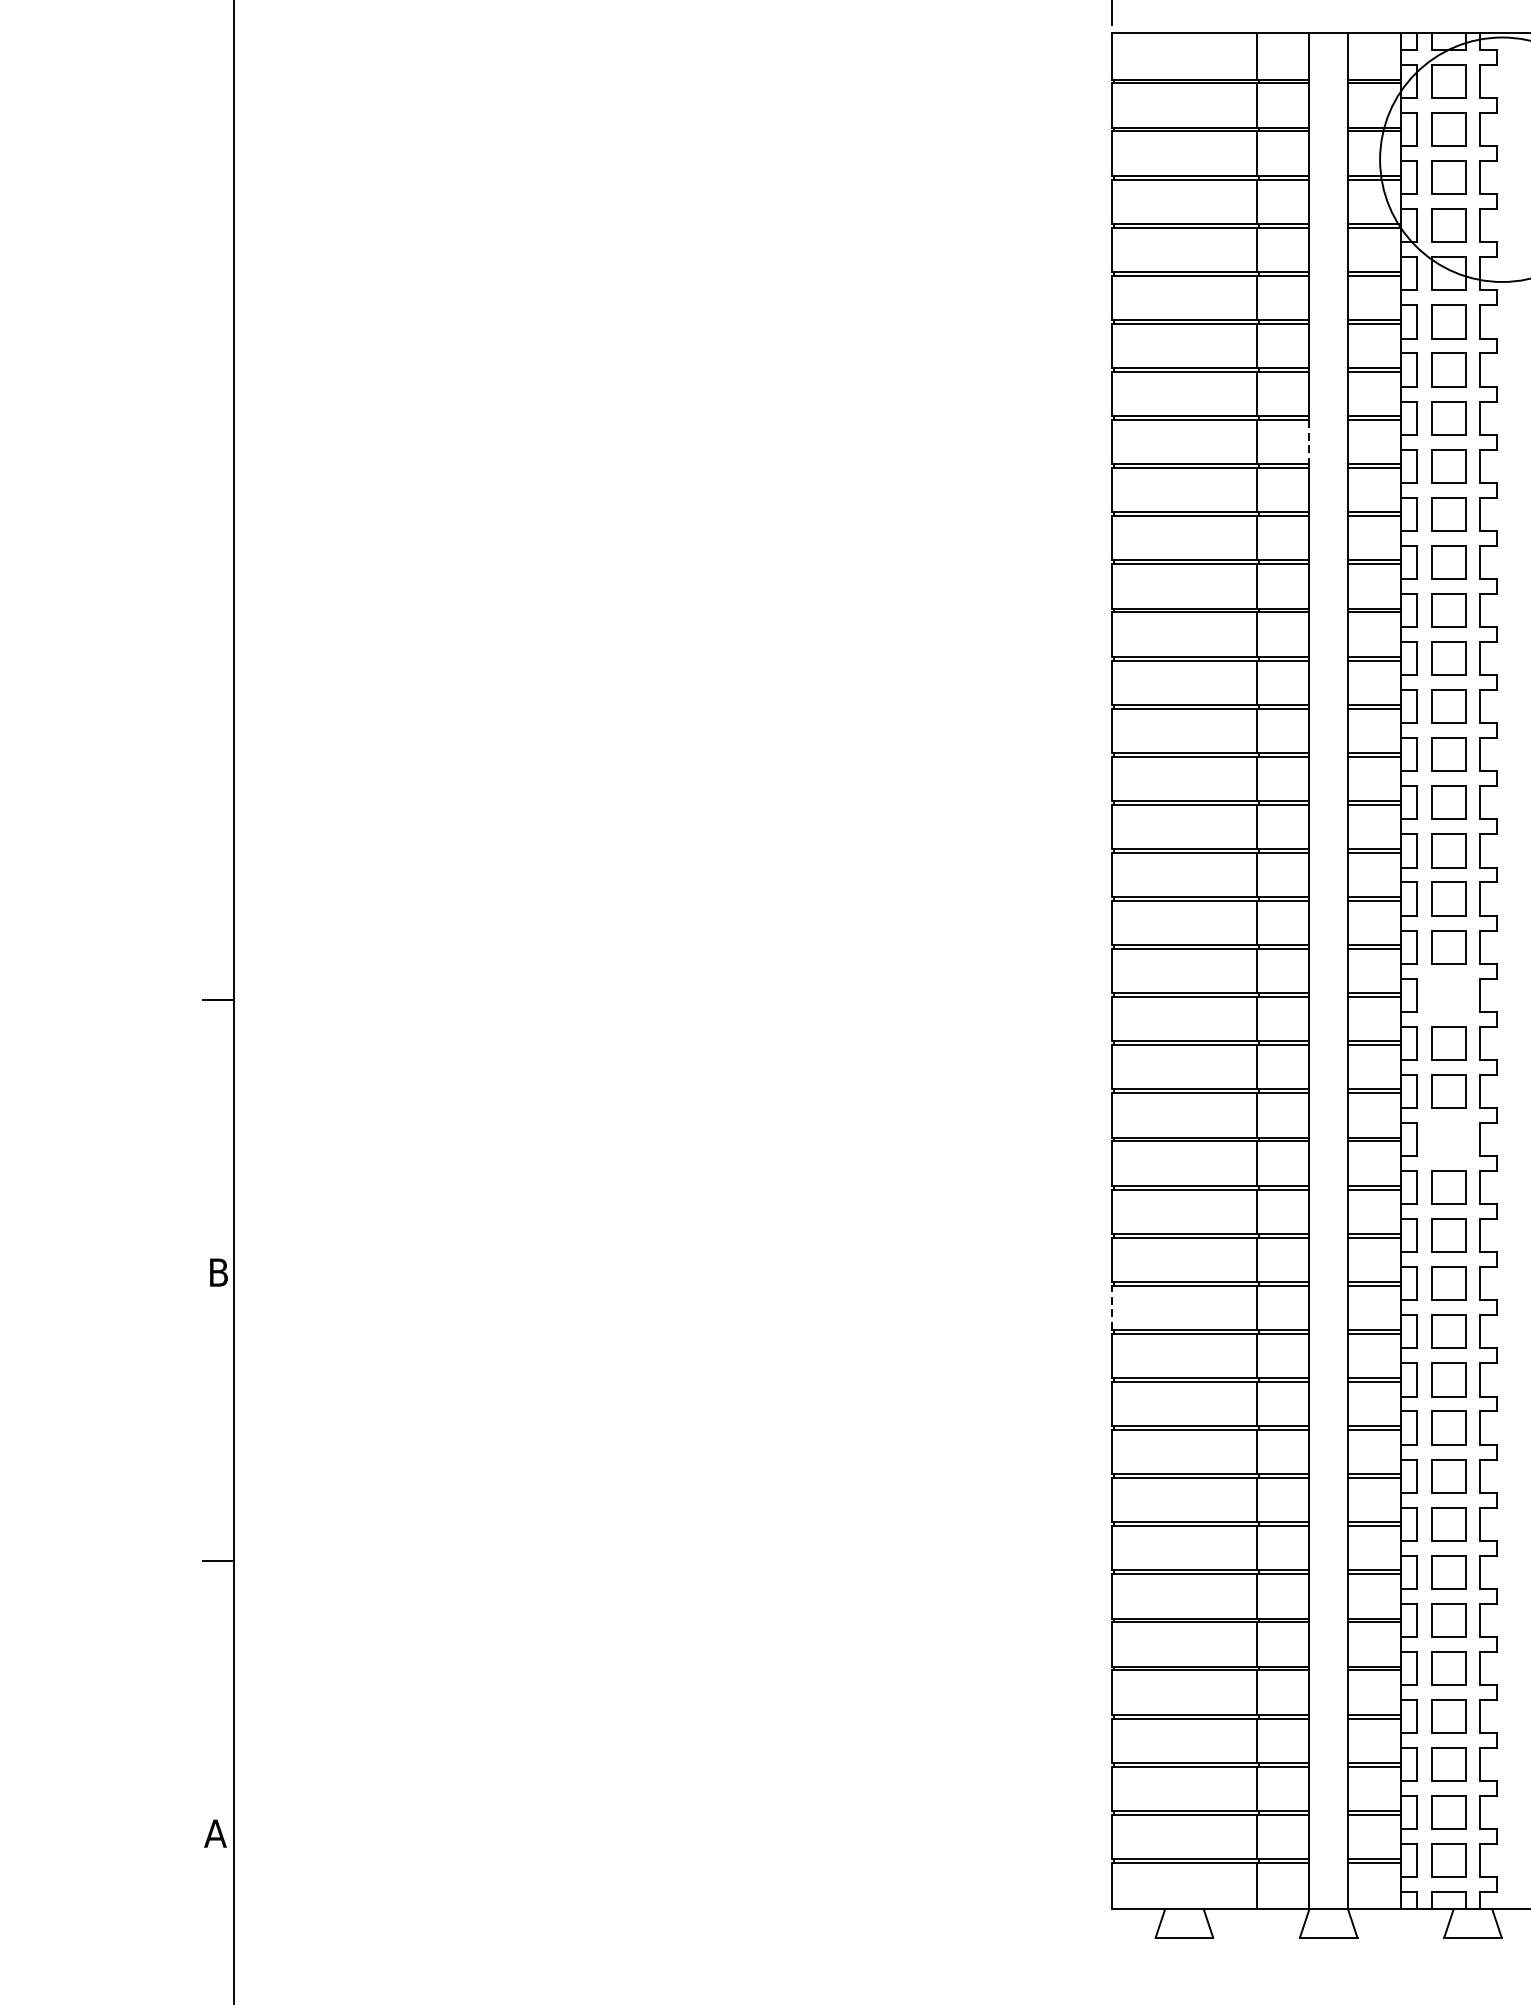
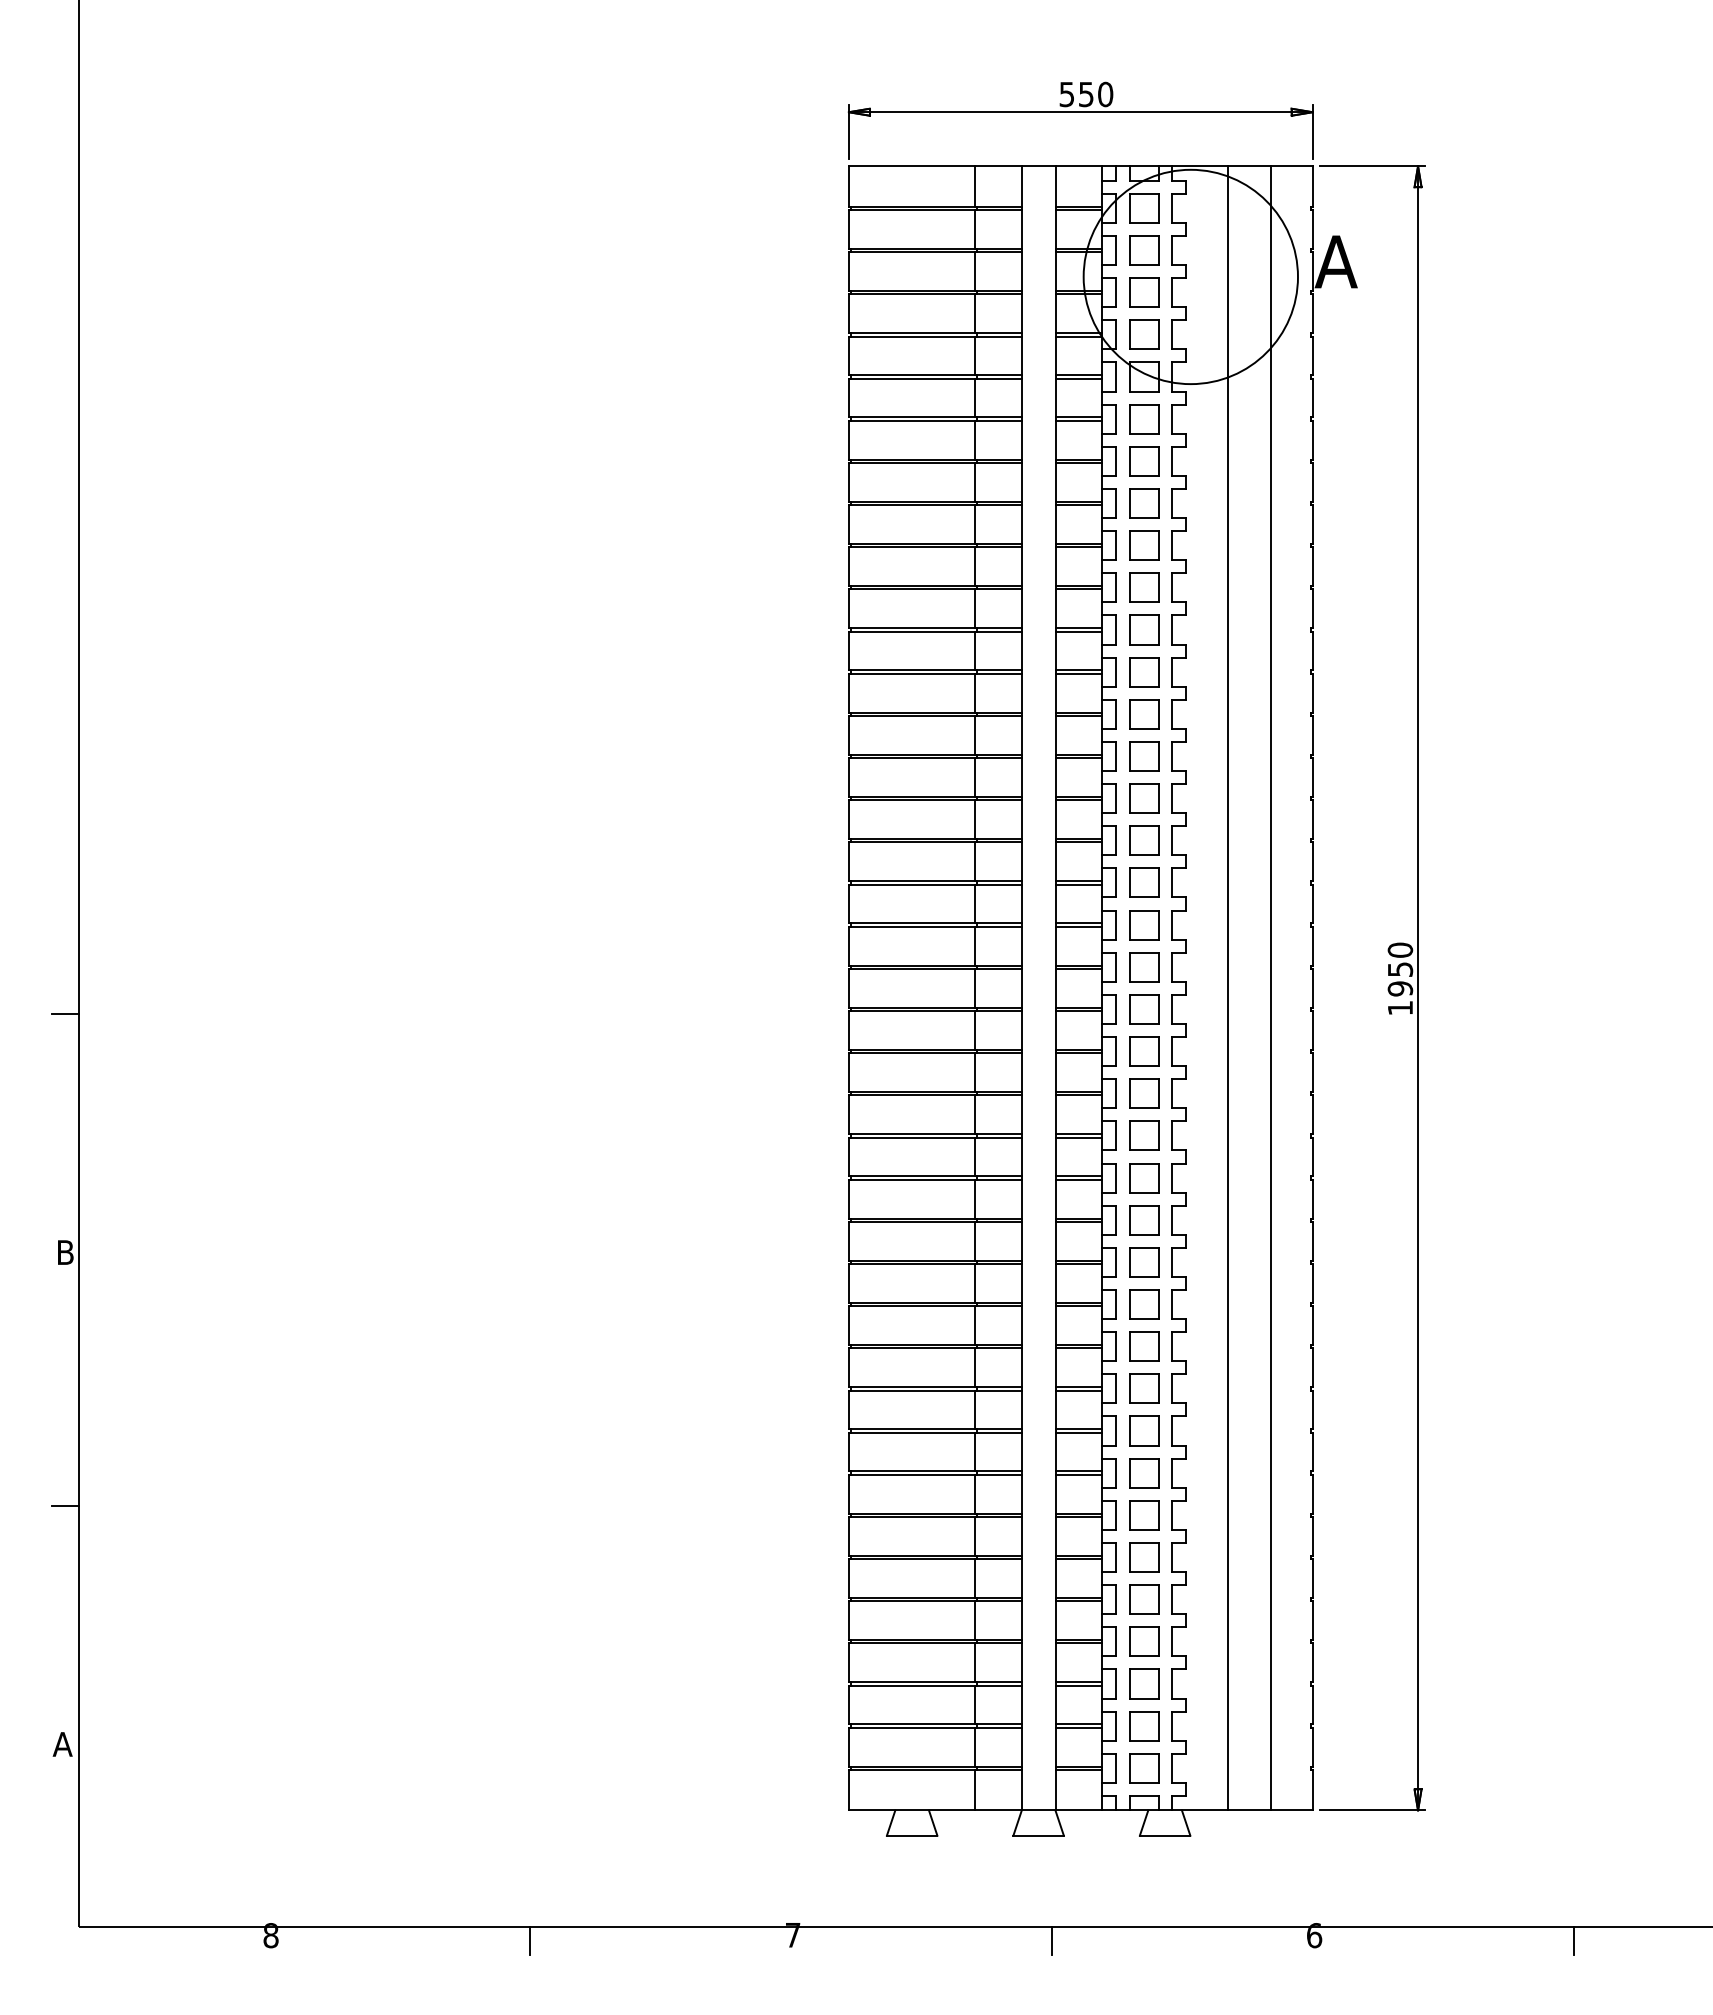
line: (1309, 443) -> (1021, 525), dashed -> solid
part: (1449, 995) -> (1144, 1009), added
part: (1449, 1139) -> (1144, 1135), added
line: (1111, 1306) -> (848, 1282), dashed -> solid

